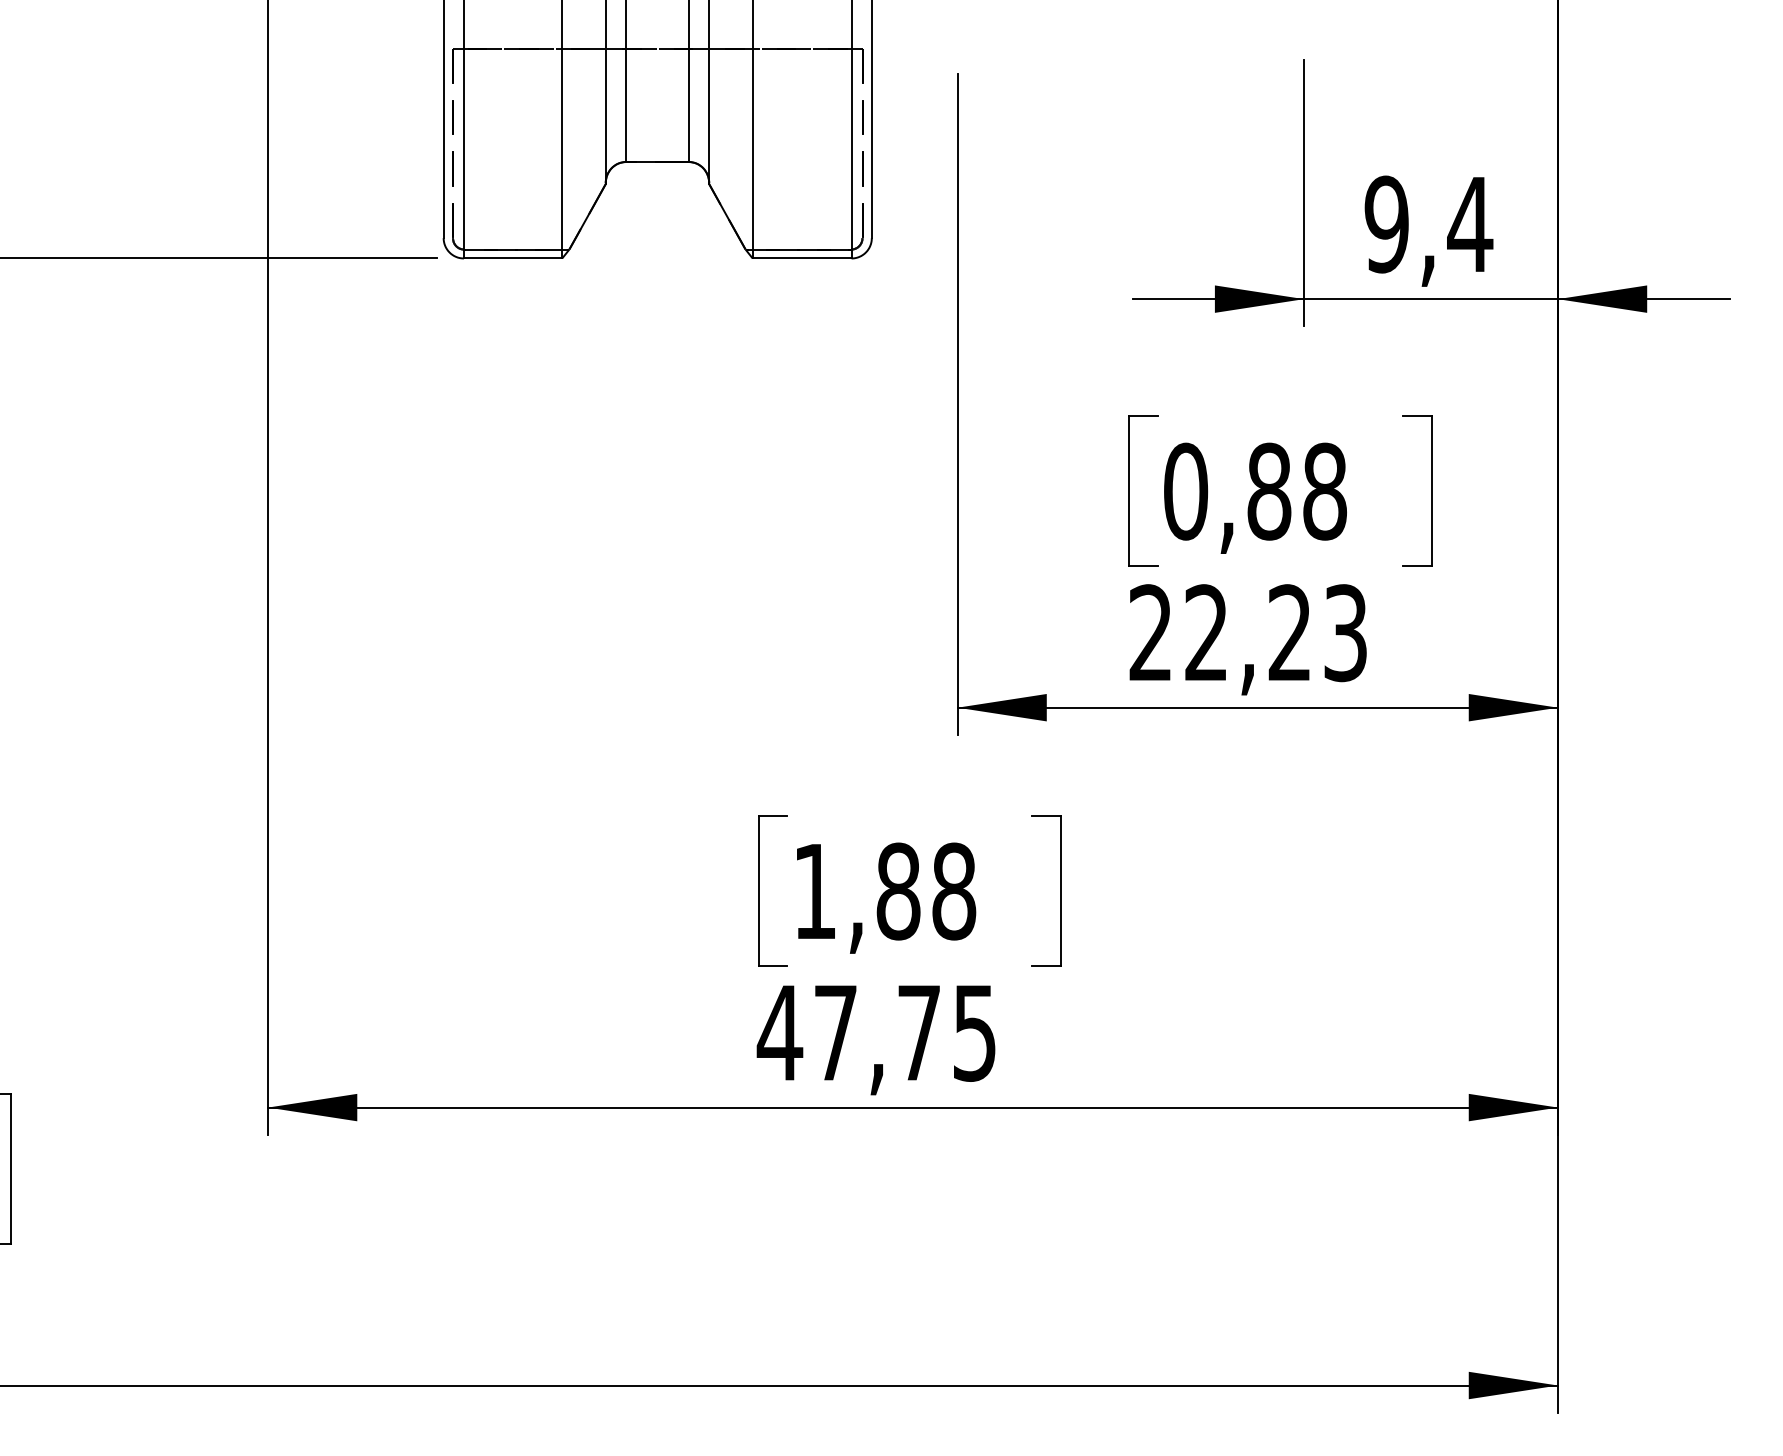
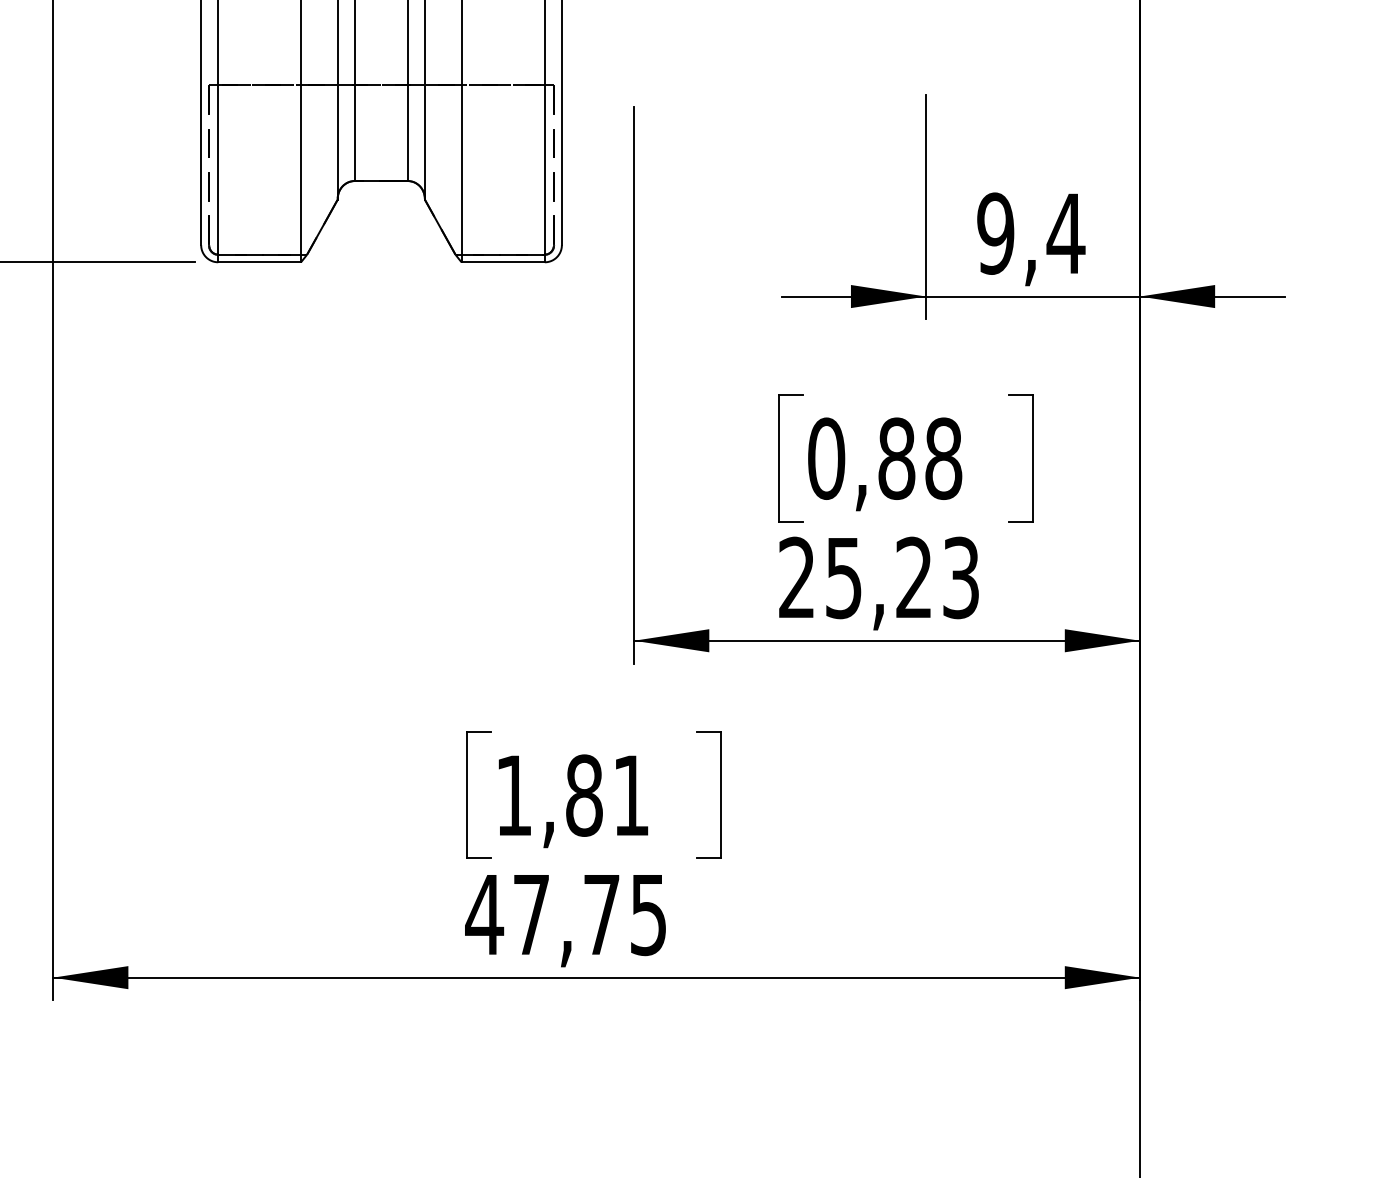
text: (1205, 633) -> (843, 578), 22,23 -> 25,23
text: (954, 891) -> (631, 795), 1,88 -> 1,81

